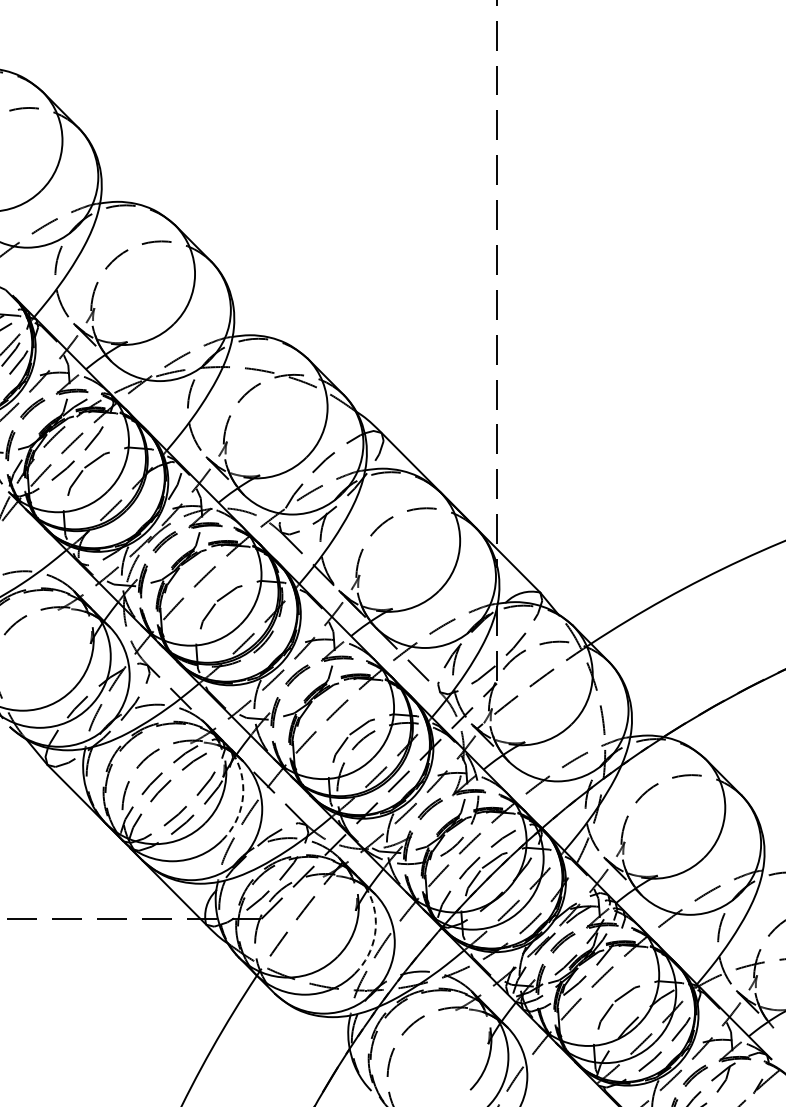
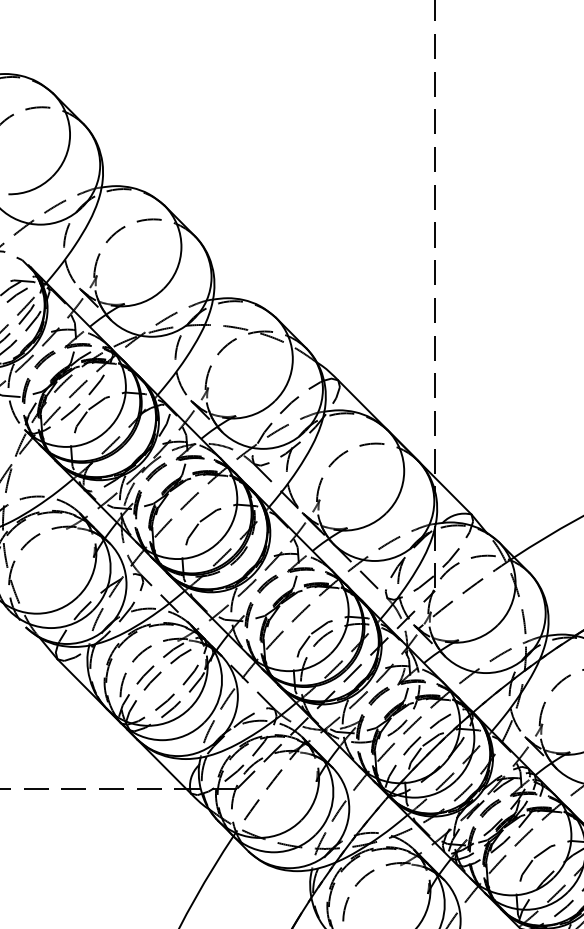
arc: (242, 801) -> (221, 689), dashed -> solid
arc: (375, 934) -> (333, 801), dashed -> solid

